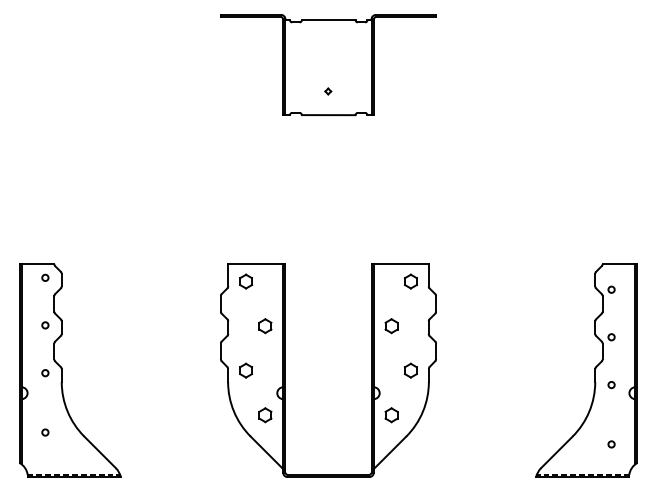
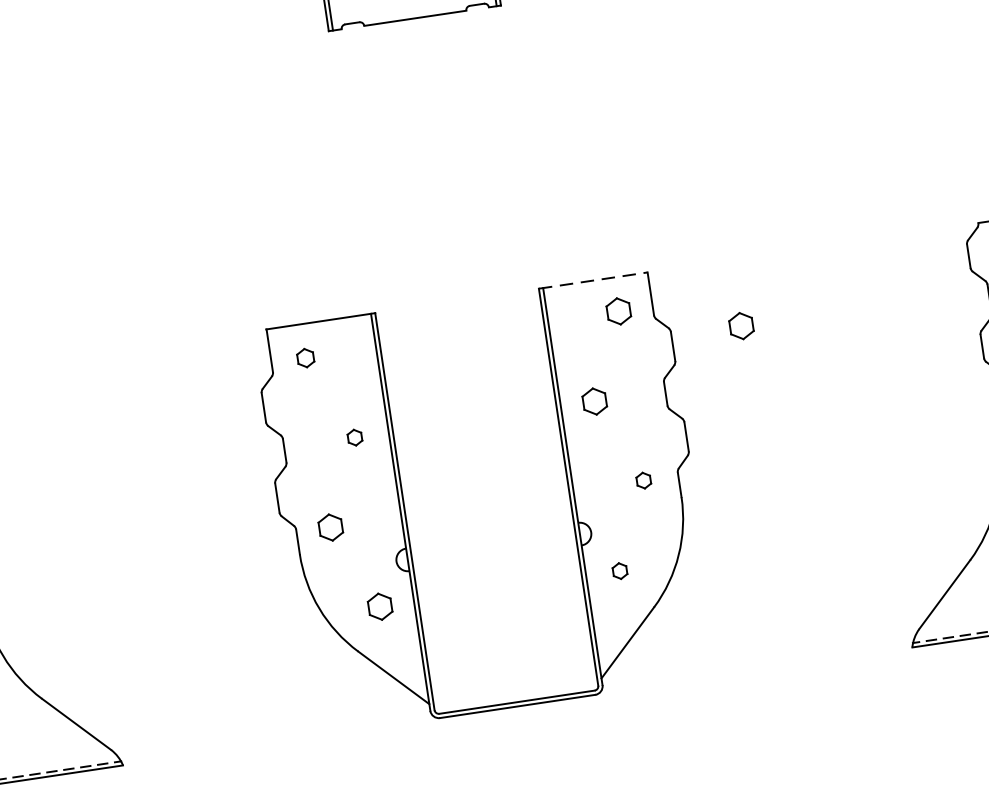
line: (400, 263) -> (593, 279), solid -> dashed
part: (246, 281) -> (306, 357), size x0.7
part: (472, 298) -> (740, 326), added
part: (265, 326) -> (355, 438), size x0.6
part: (410, 370) -> (643, 480), size x0.6
part: (391, 415) -> (619, 571), size x0.6

